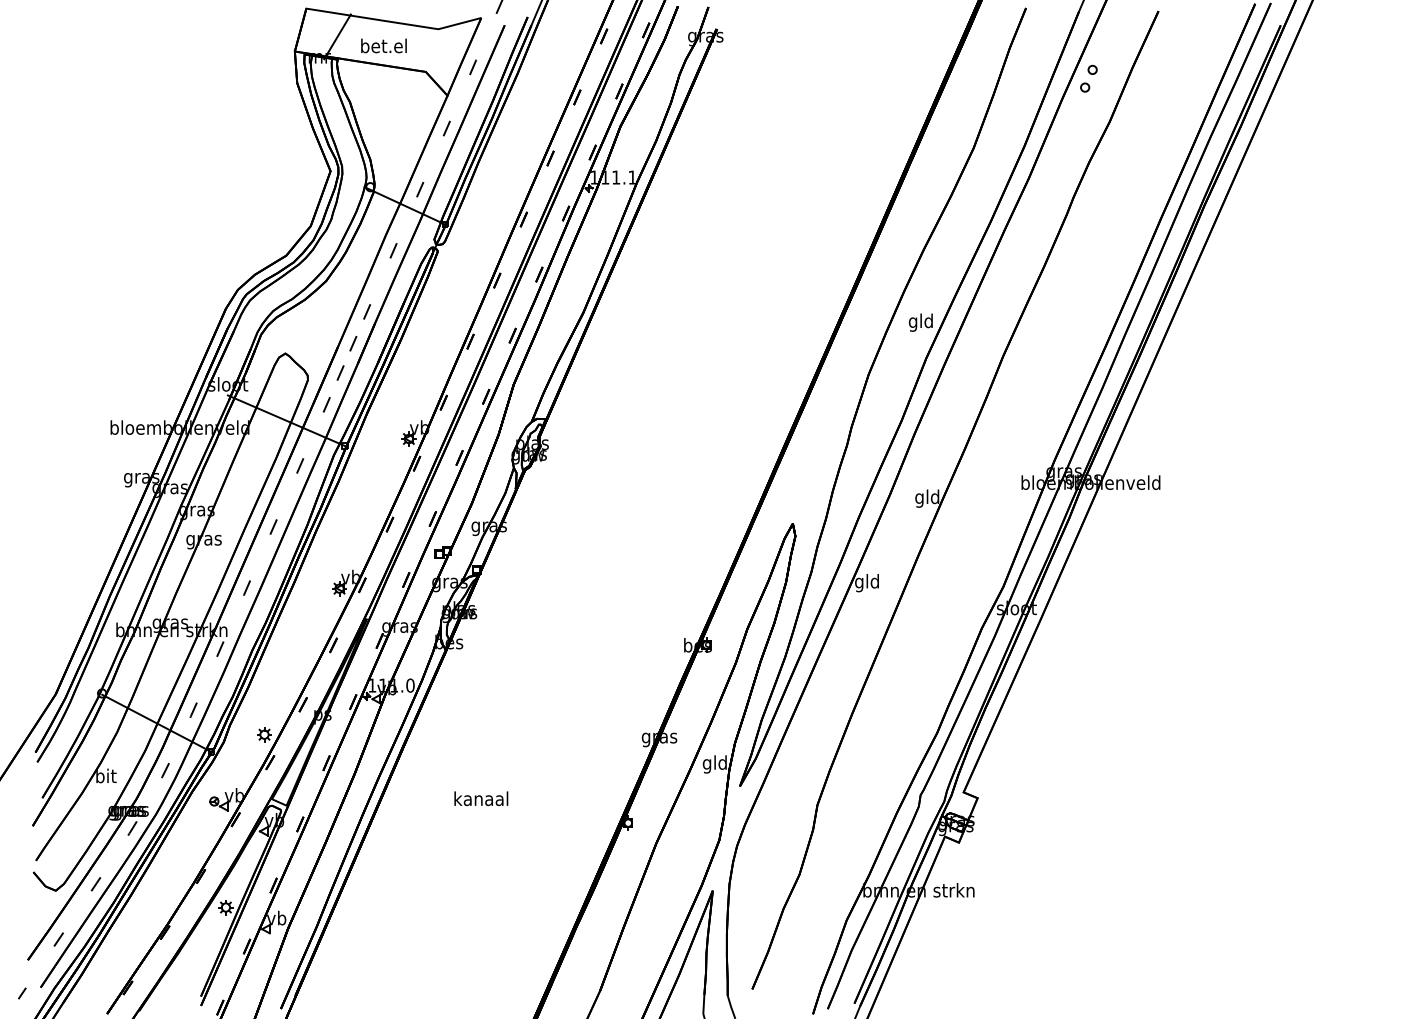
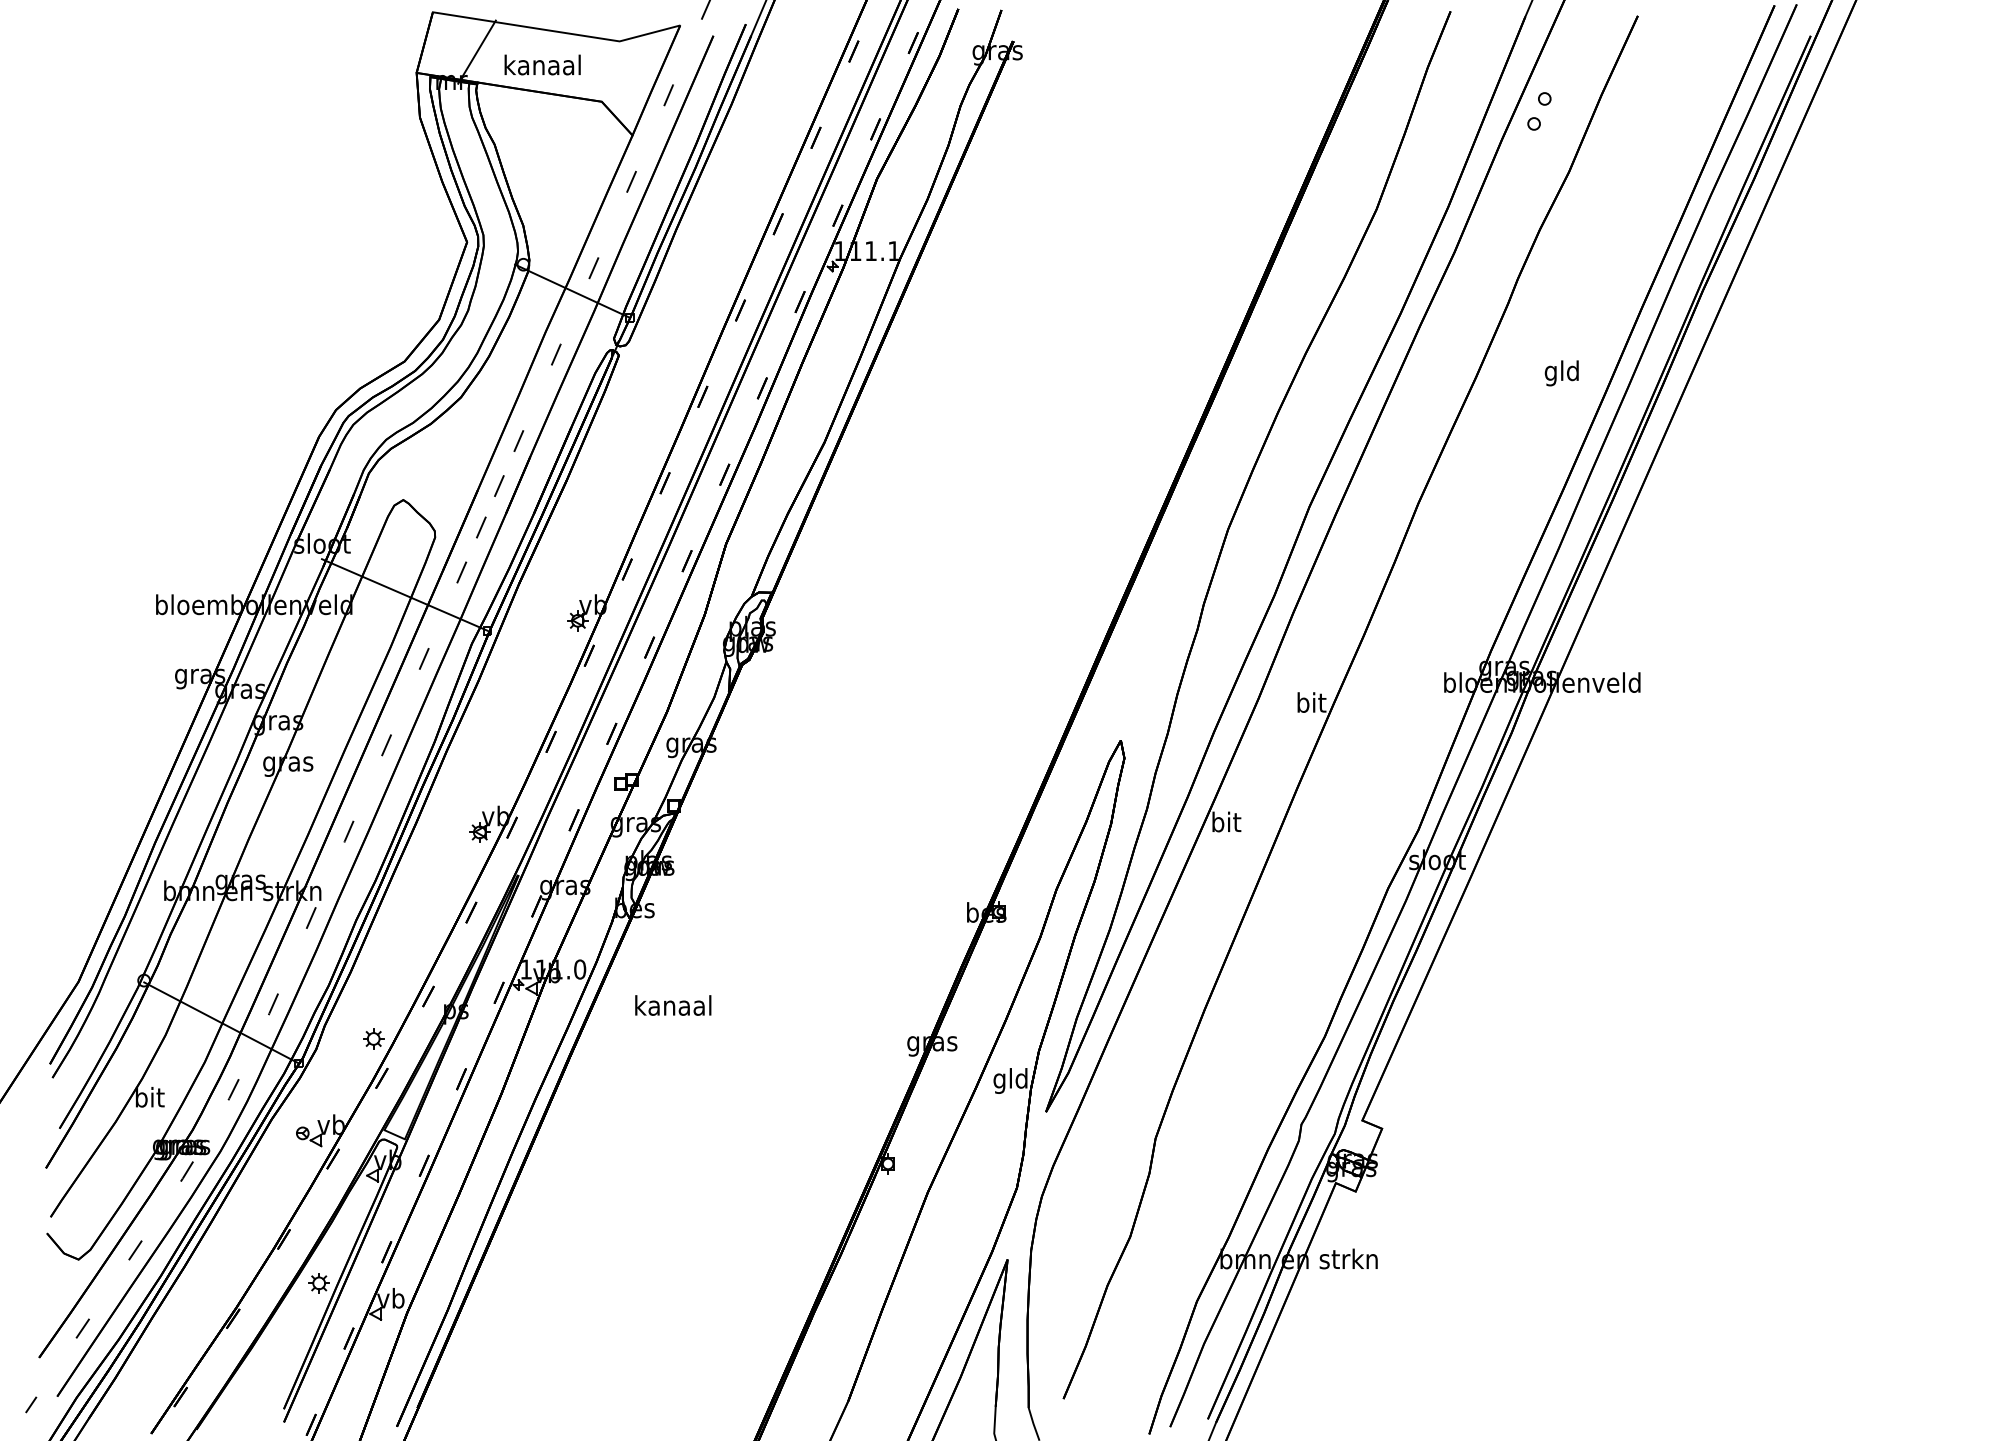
text: (383, 45) -> (542, 64), bet.el -> kanaal
text: (920, 322) -> (1561, 373), moved
text: (927, 498) -> (1310, 705), gld -> bit
text: (866, 583) -> (1225, 824), gld -> bit
text: (481, 798) -> (673, 1005), moved

